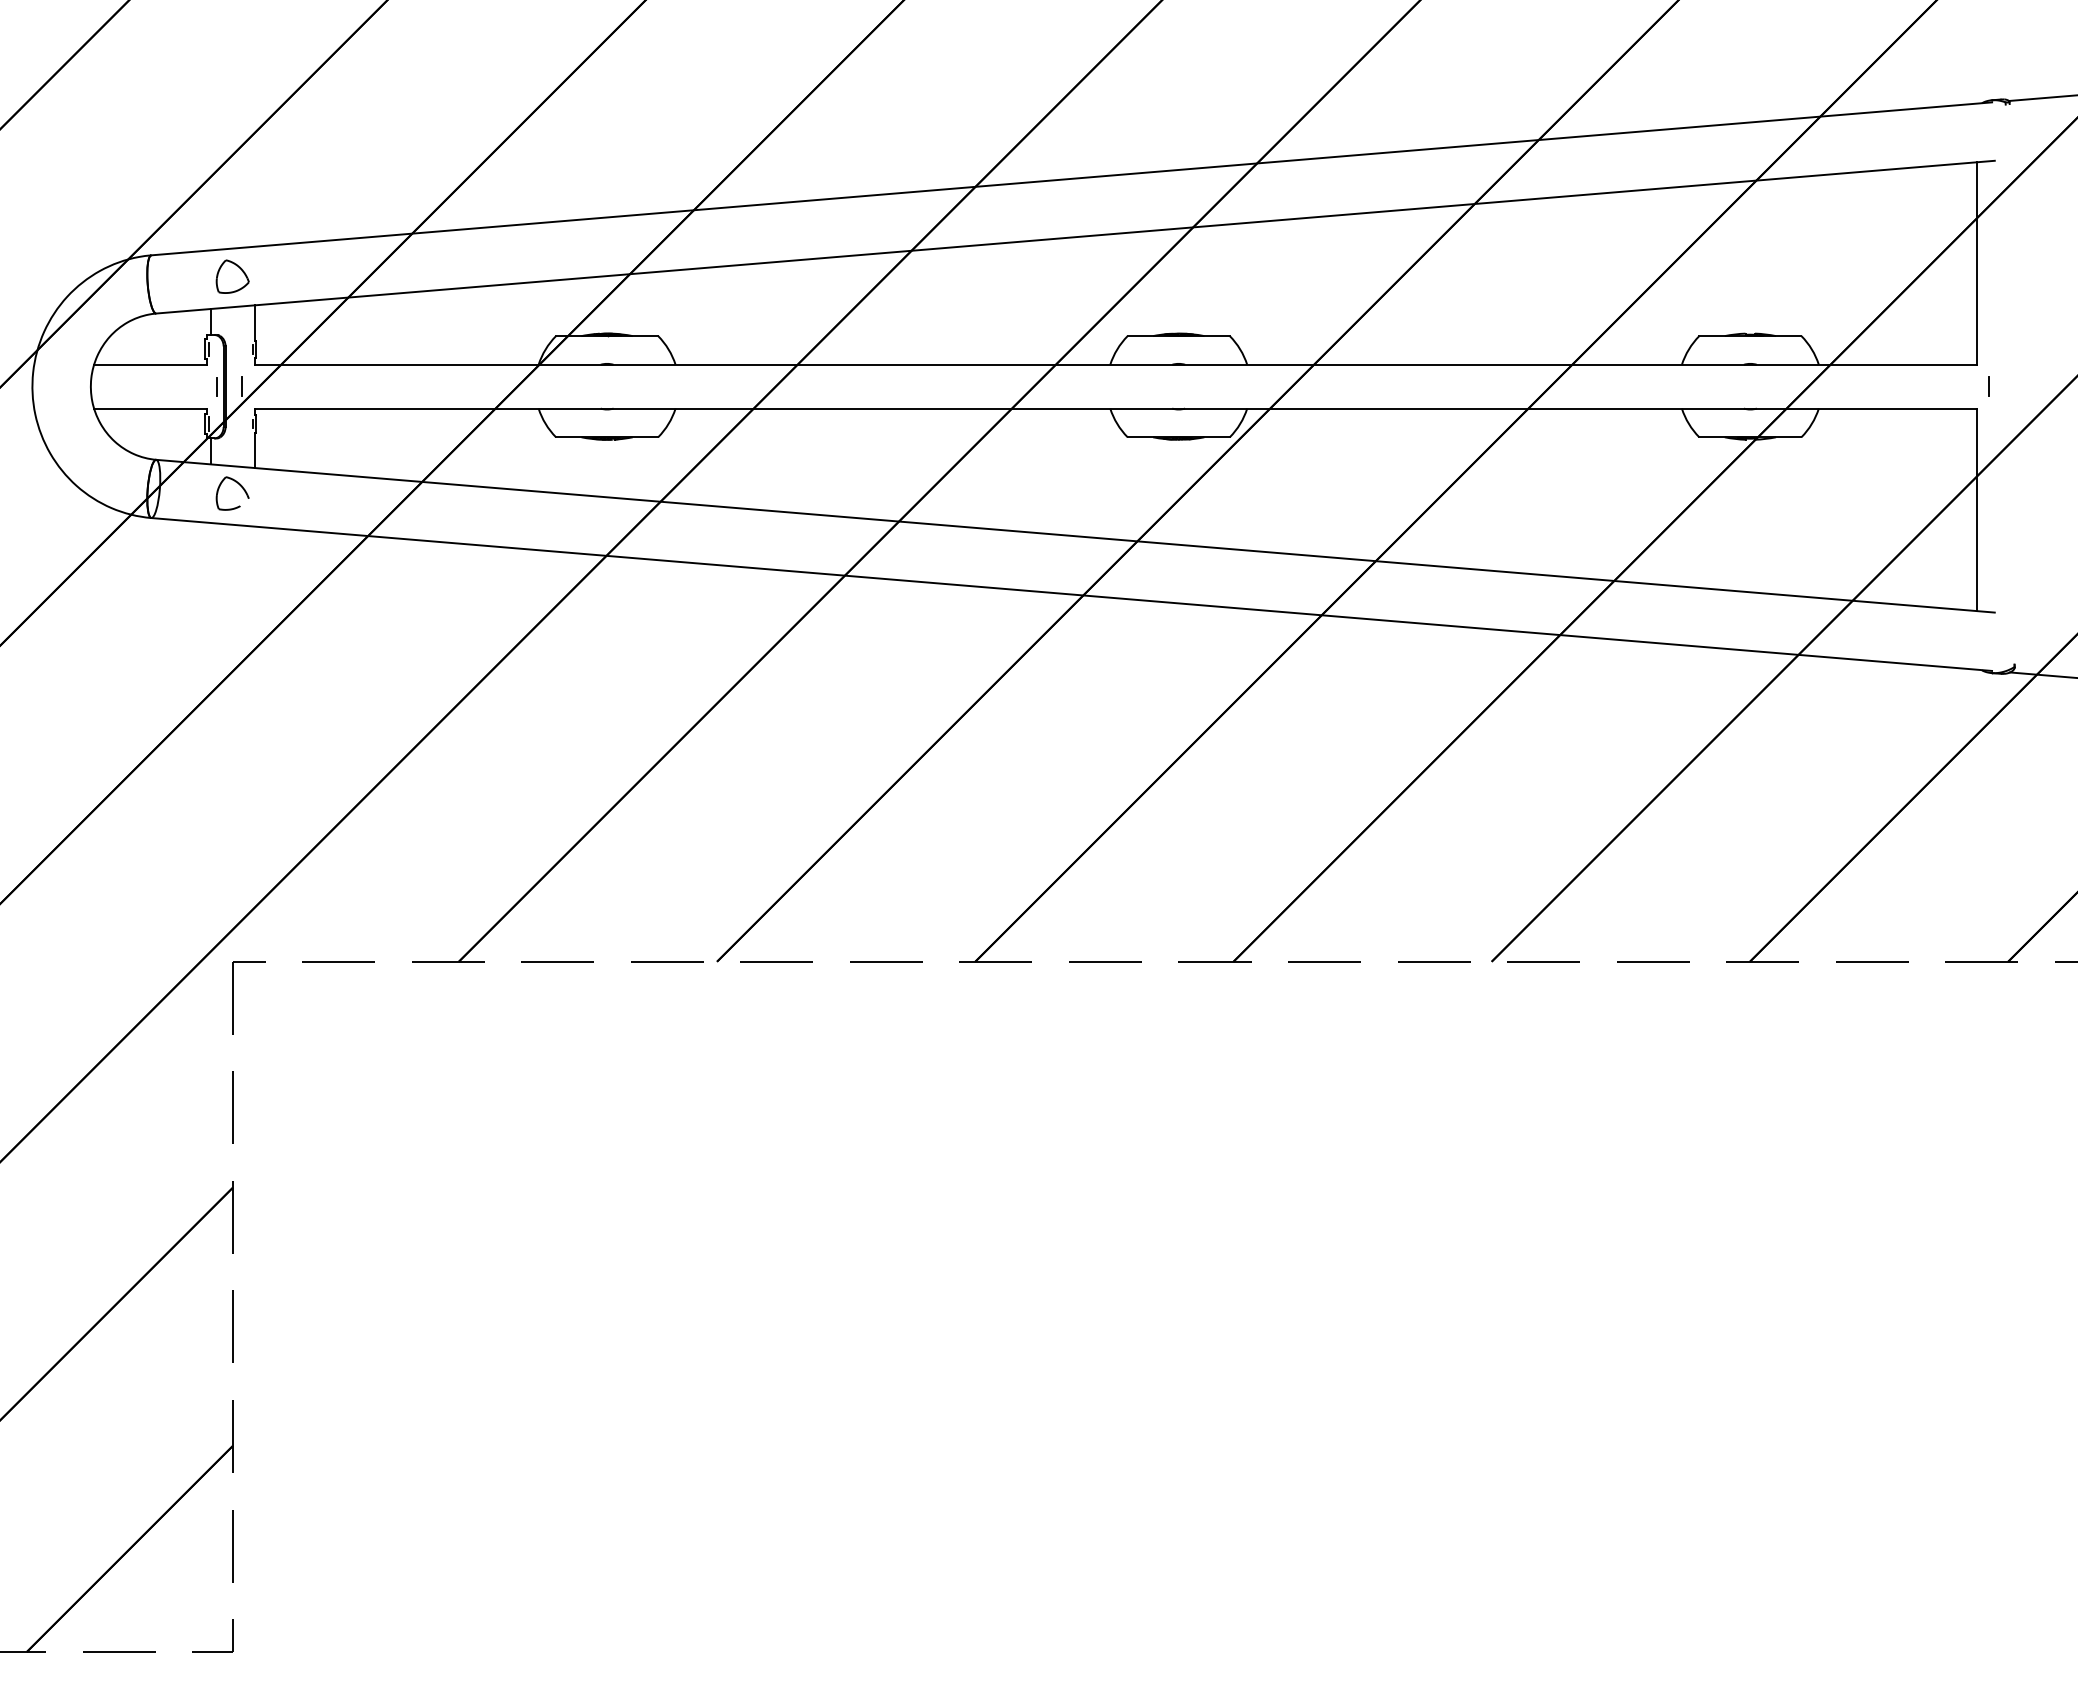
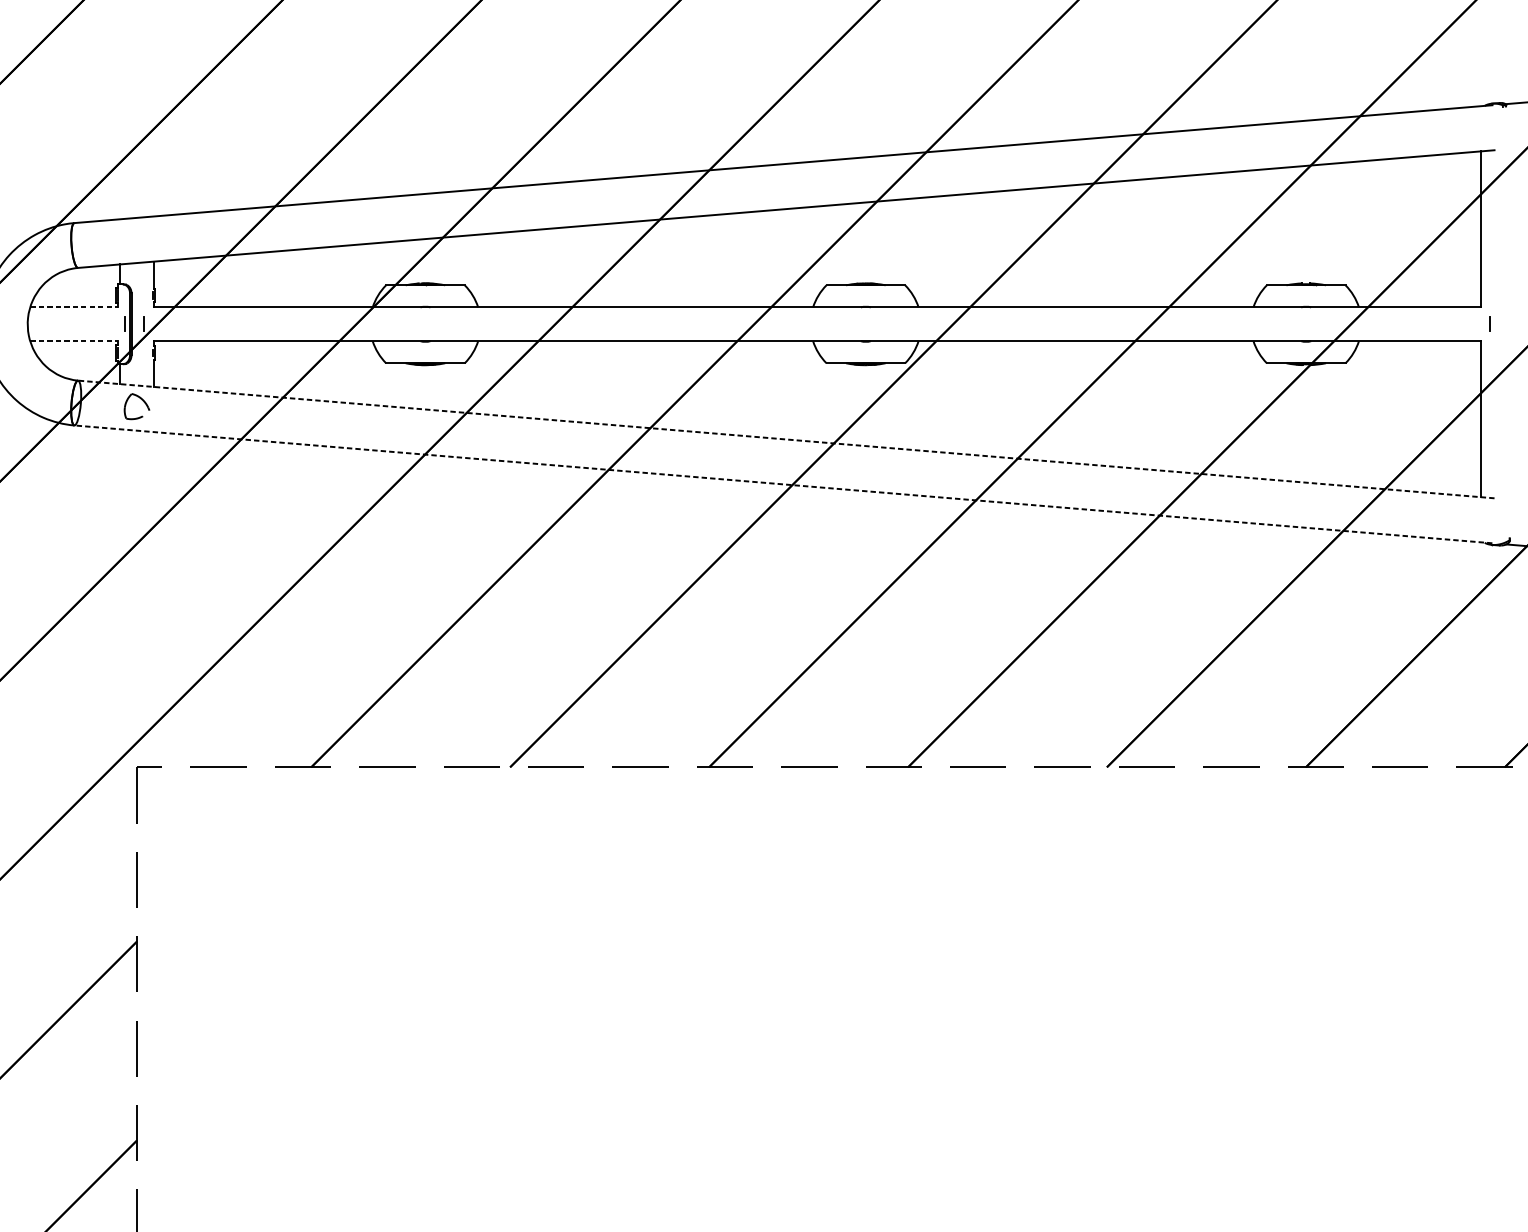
part: (232, 276) -> (136, 239), removed
line: (150, 364) -> (73, 307), solid -> dashed
line: (150, 408) -> (73, 341), solid -> dashed
line: (1075, 536) -> (786, 439), solid -> dashed
line: (1071, 594) -> (783, 484), solid -> dashed

